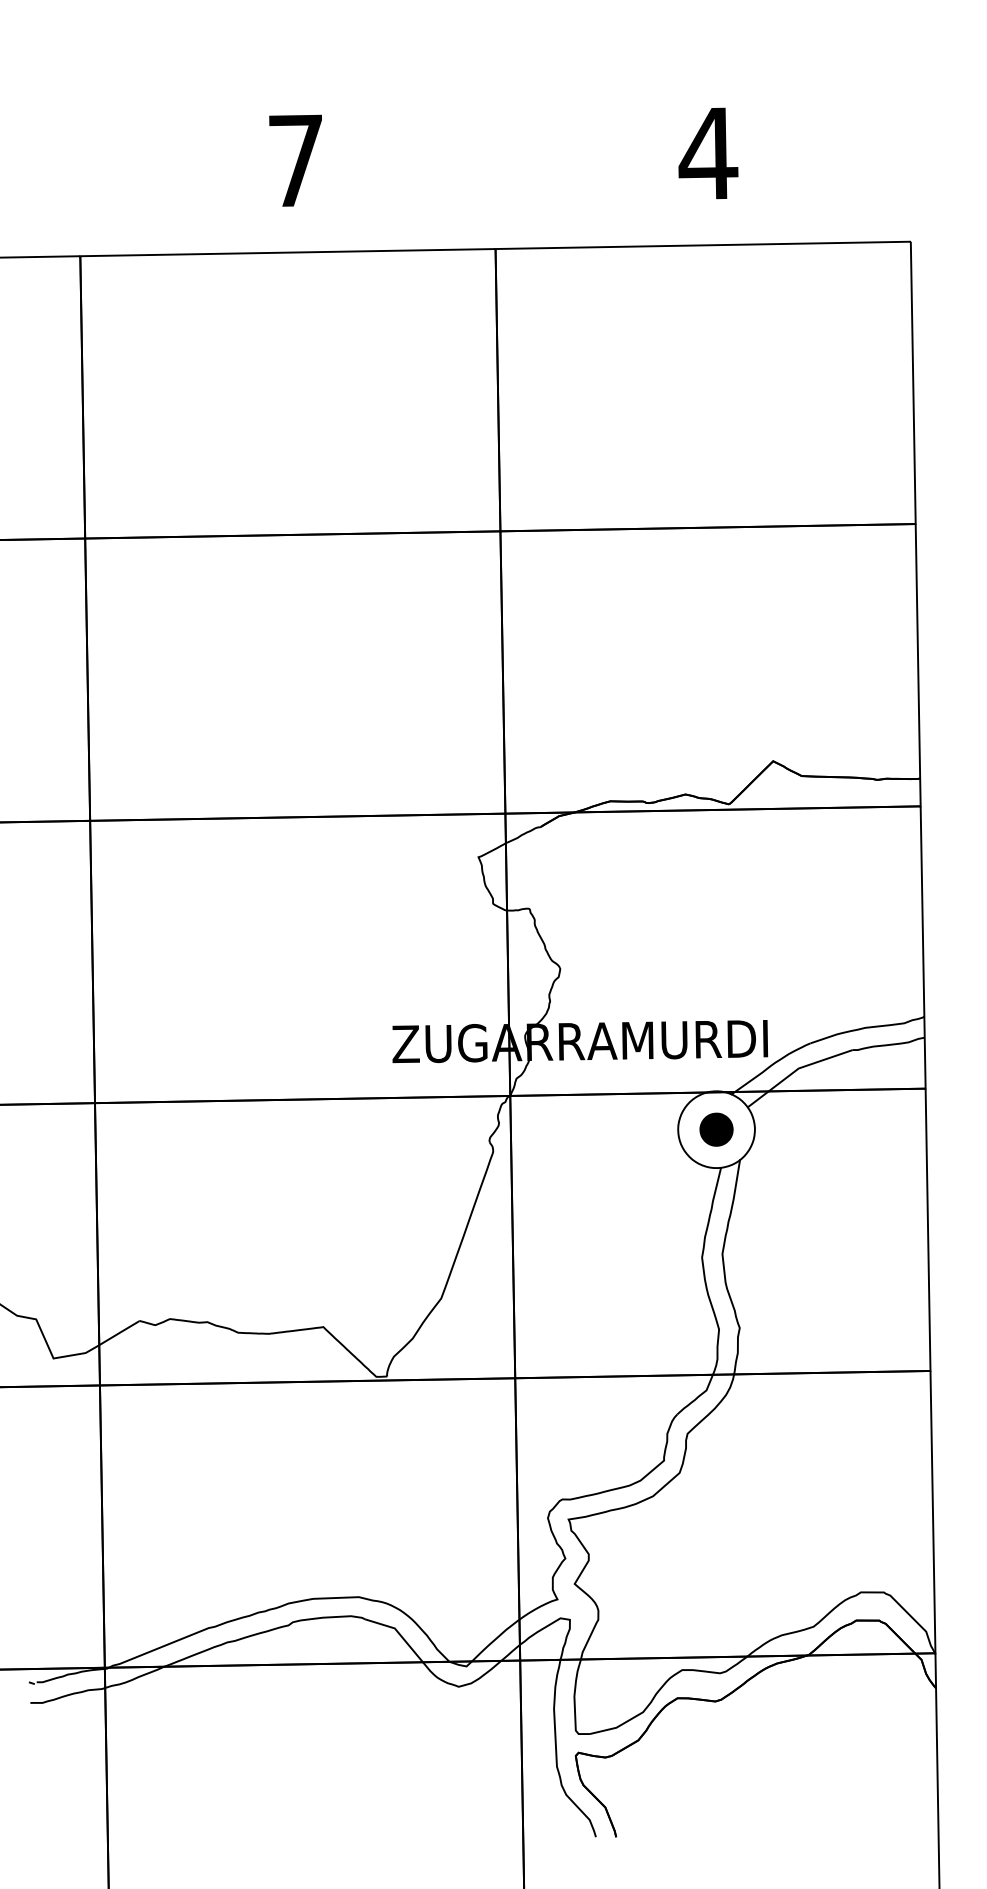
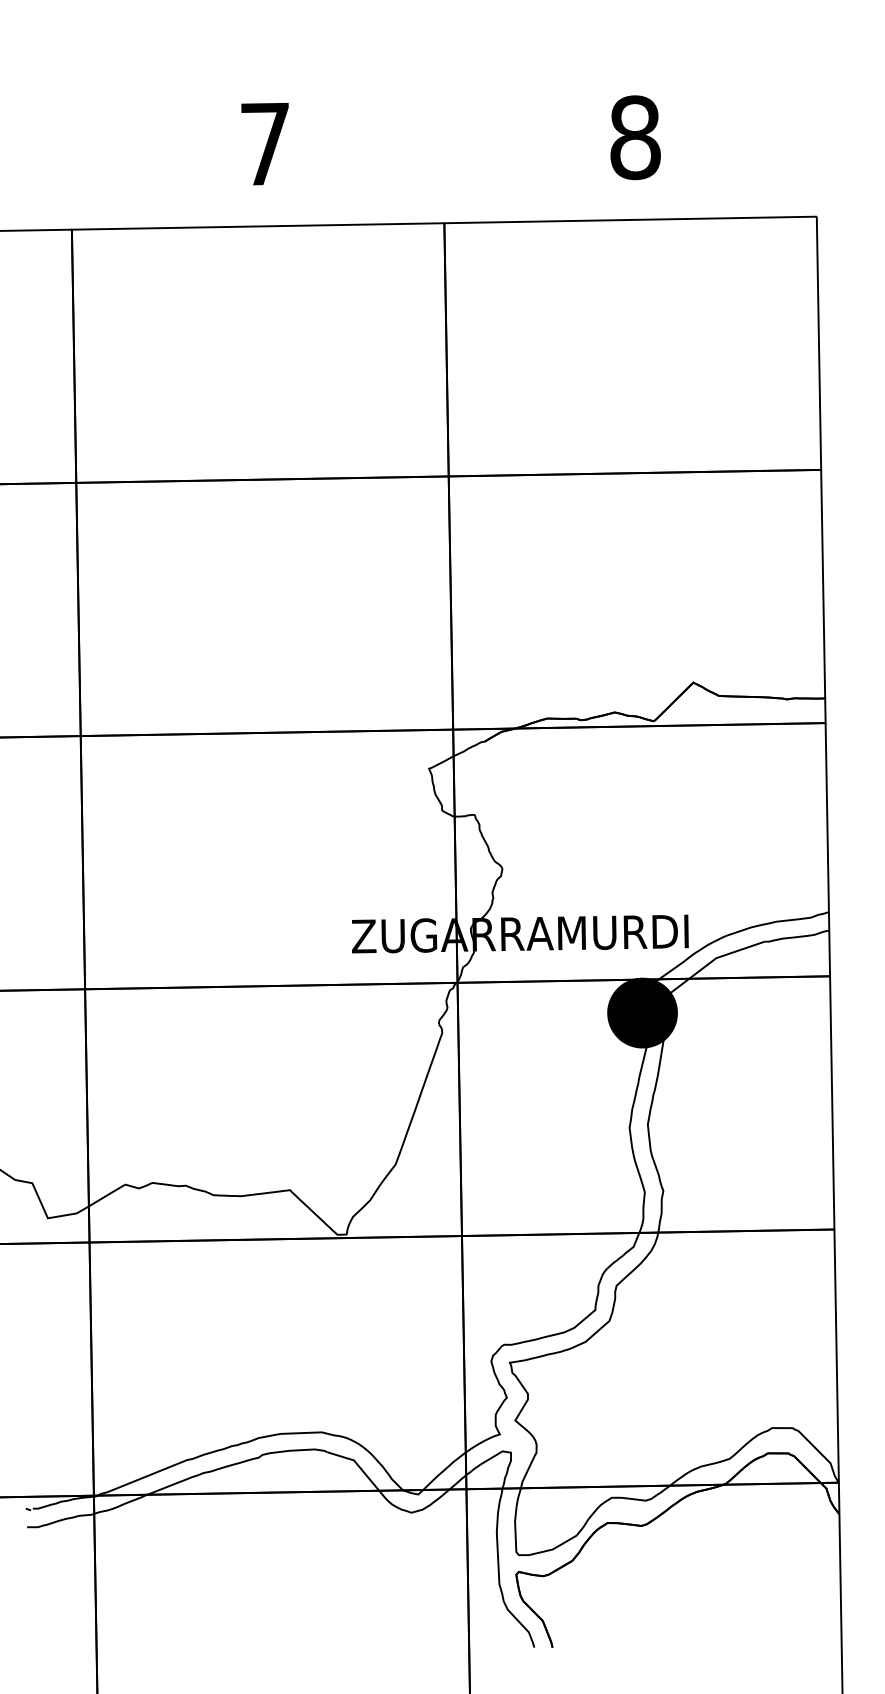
text: (708, 153) -> (635, 137), 4 -> 8
fill: (716, 1129) -> (642, 1012), added

